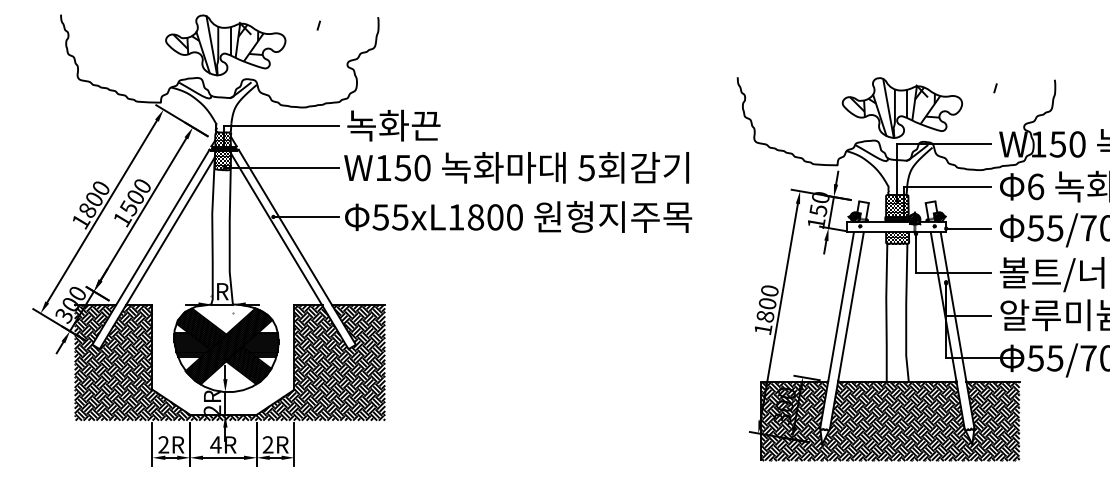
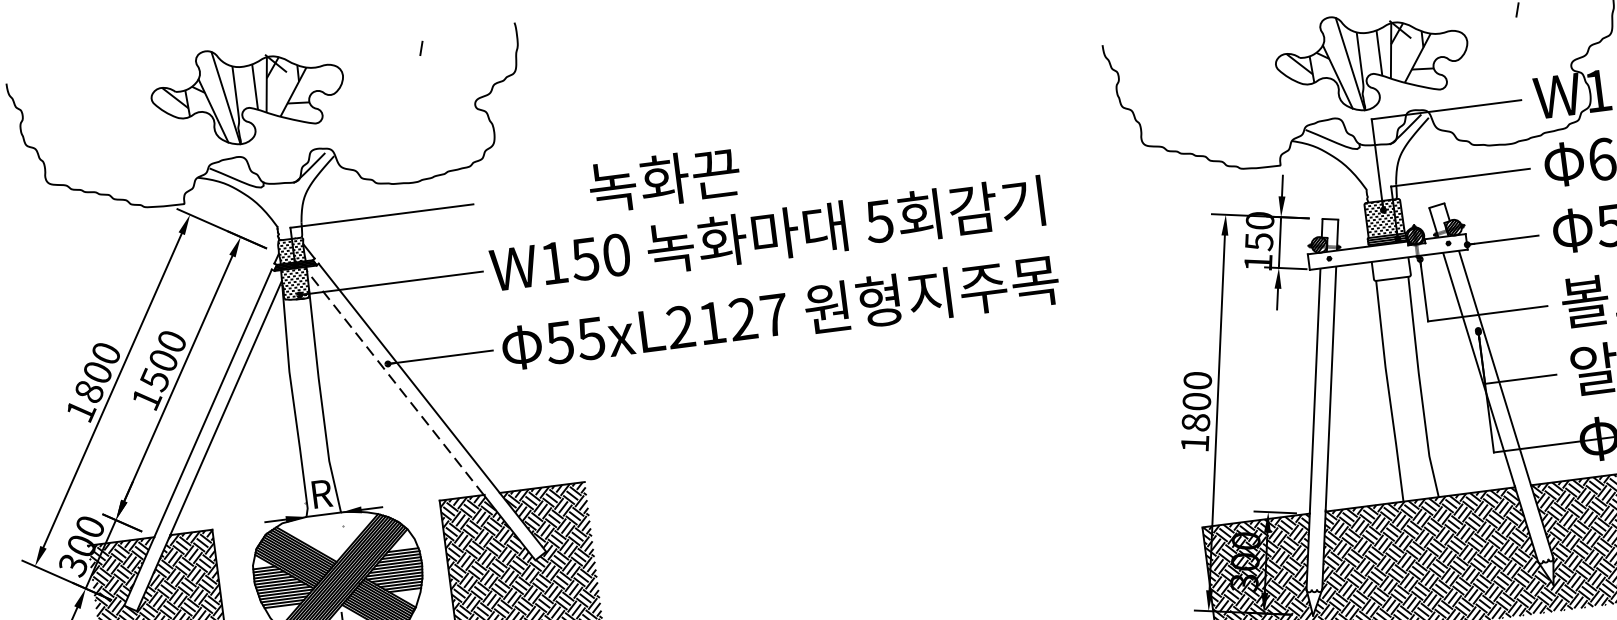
part: (225, 45) -> (247, 94), moved
text: (393, 125) -> (663, 179), moved
text: (485, 217) -> (727, 321), 55xL1800 -> 55xL2127
line: (276, 228) -> (395, 381), solid -> dashed
hatch: (897, 237) -> (1391, 268), removed

